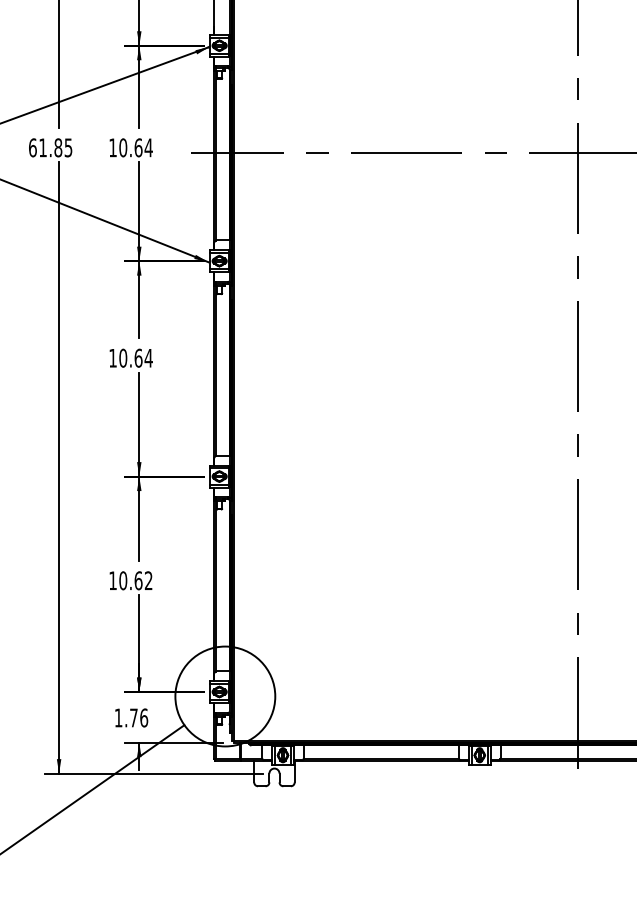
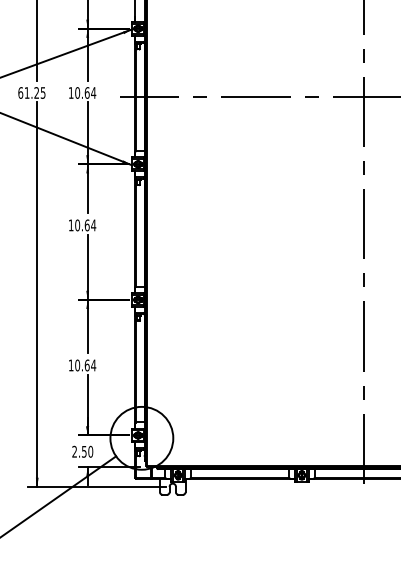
text: (57, 147) -> (36, 92), 61.85 -> 61.25
text: (148, 580) -> (93, 365), 10.62 -> 10.64
text: (131, 717) -> (82, 451), 1.76 -> 2.50

